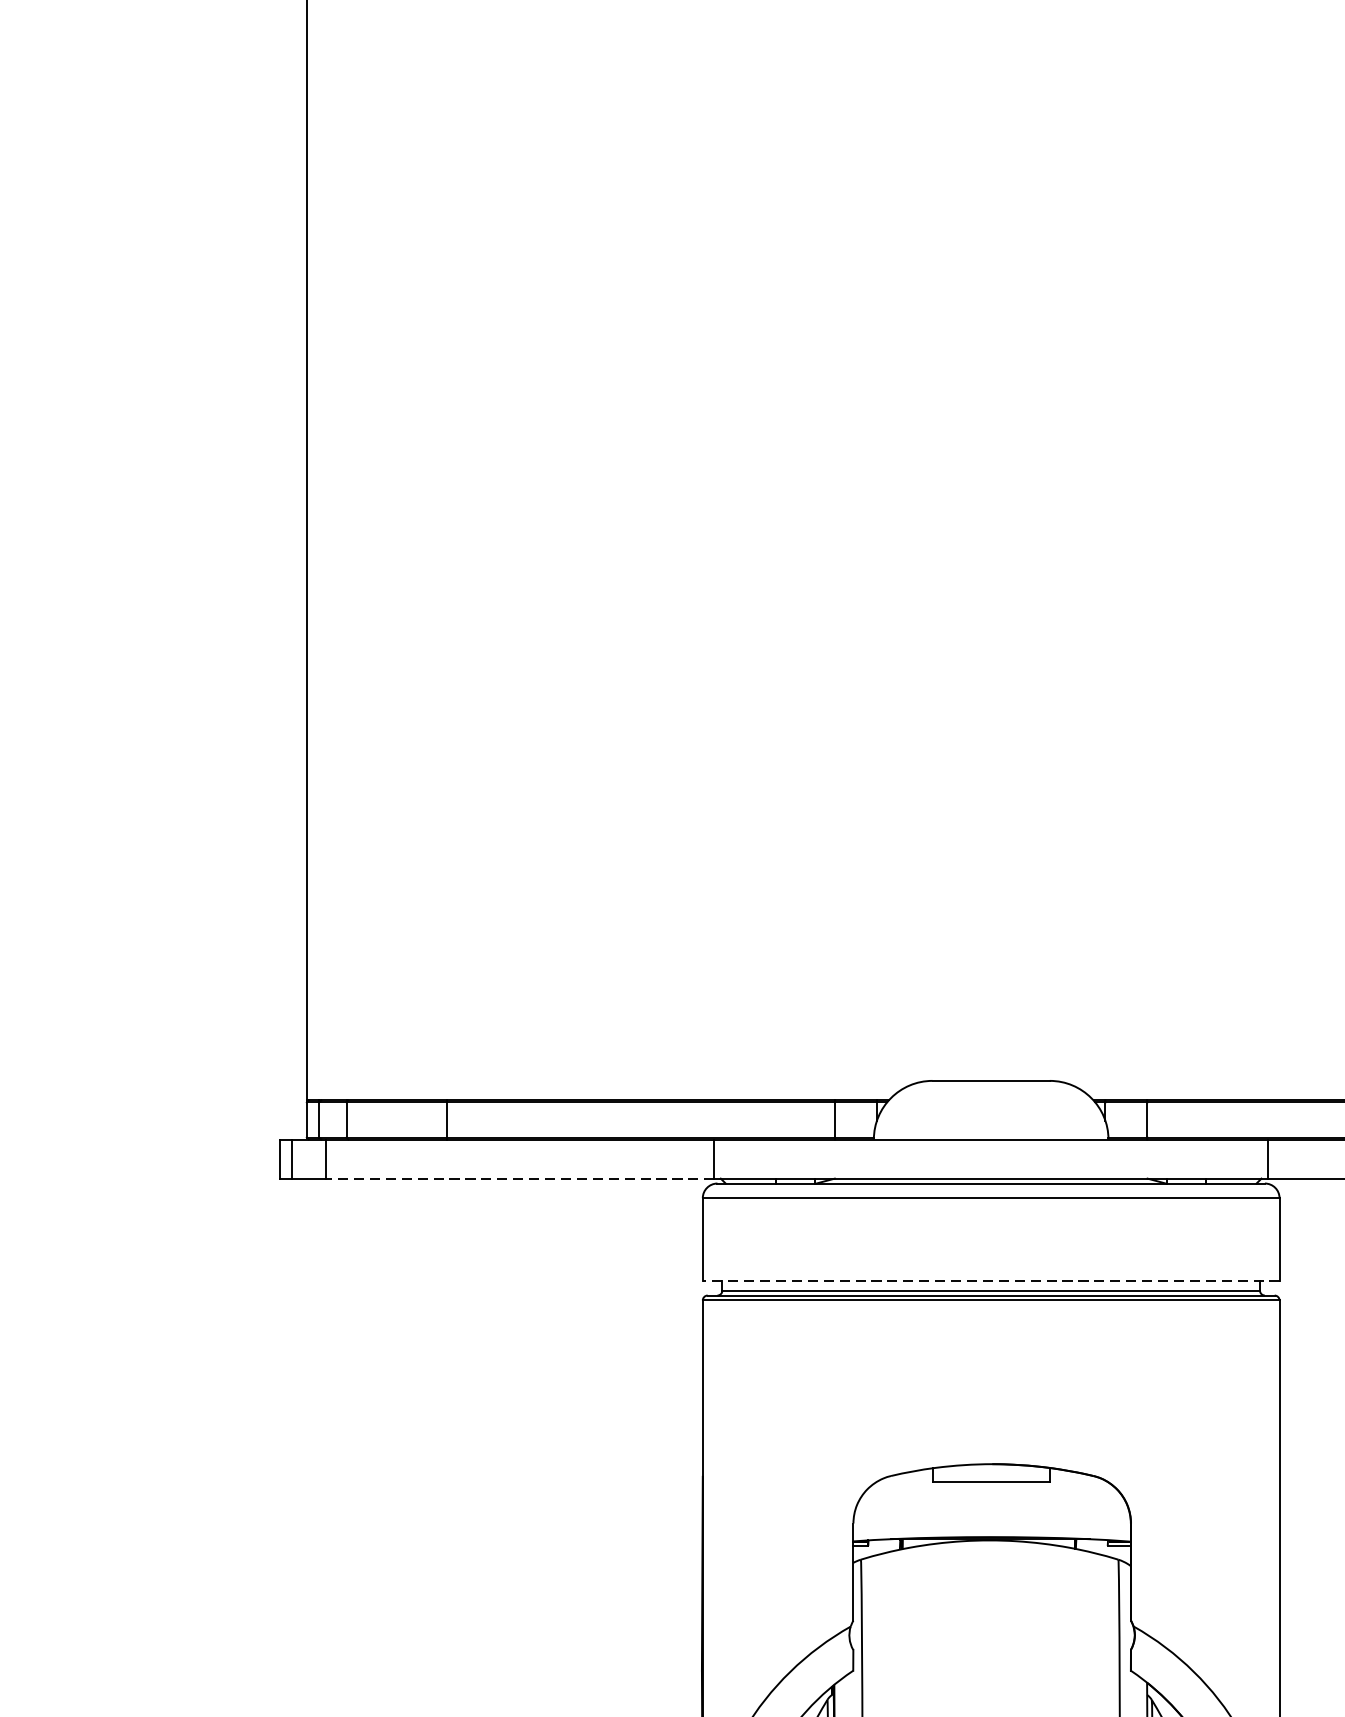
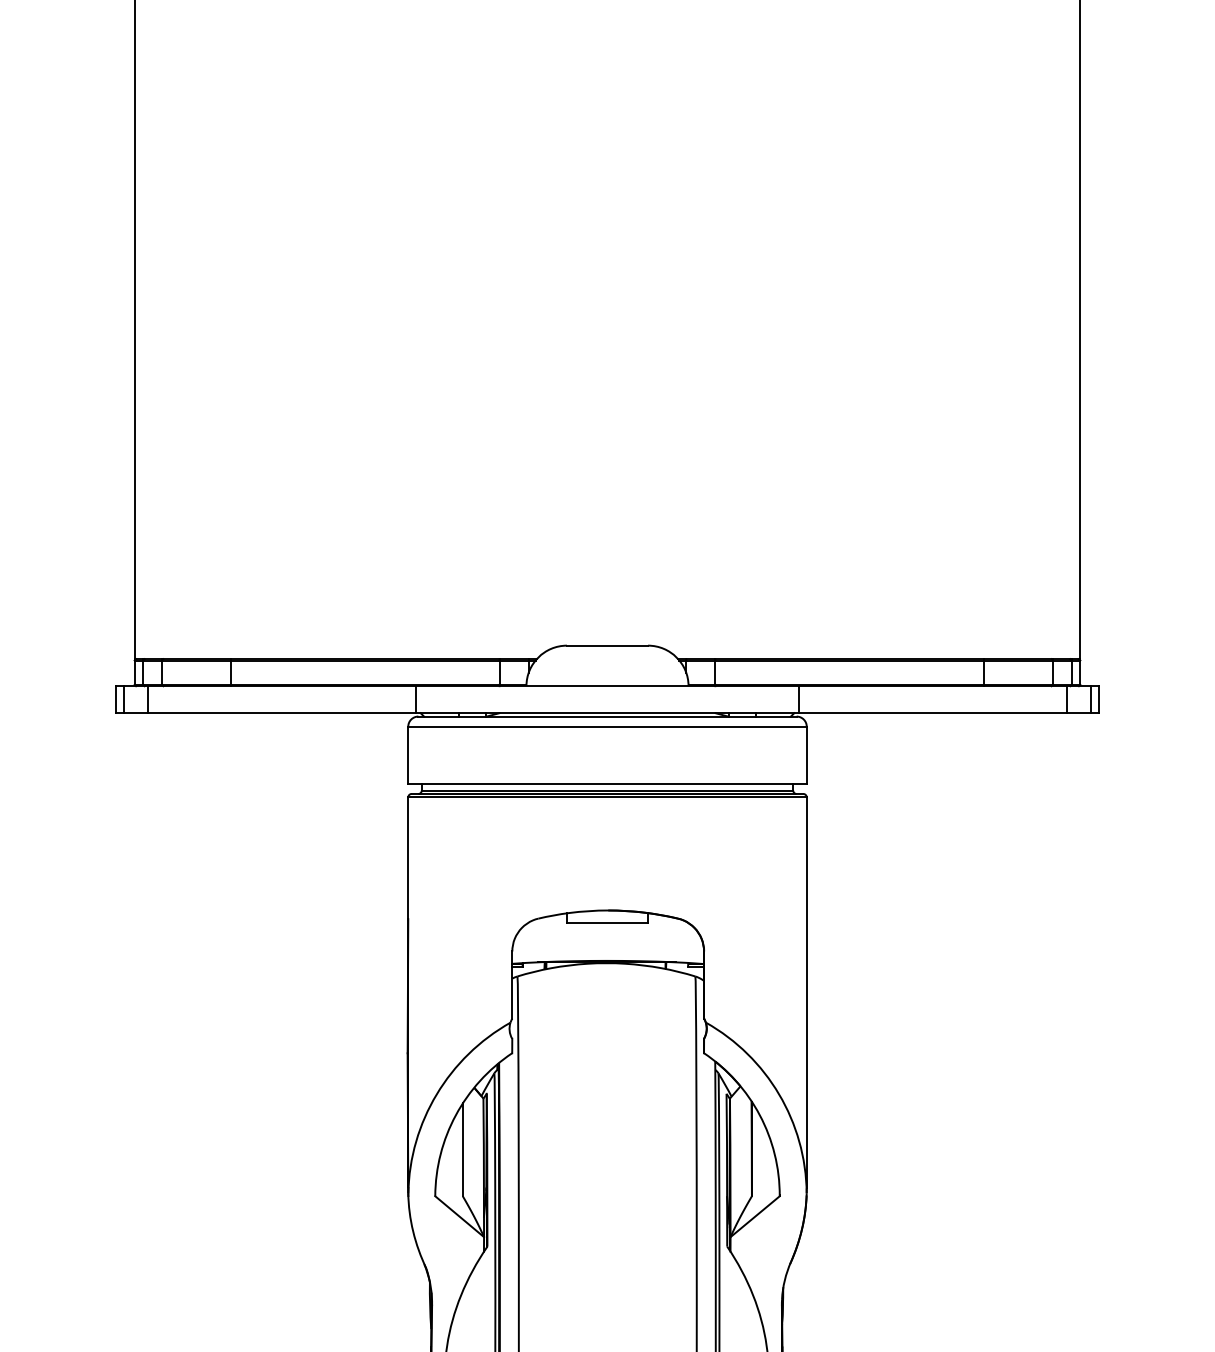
line: (519, 1179) -> (281, 713), dashed -> solid
line: (991, 1281) -> (607, 784), dashed -> solid

